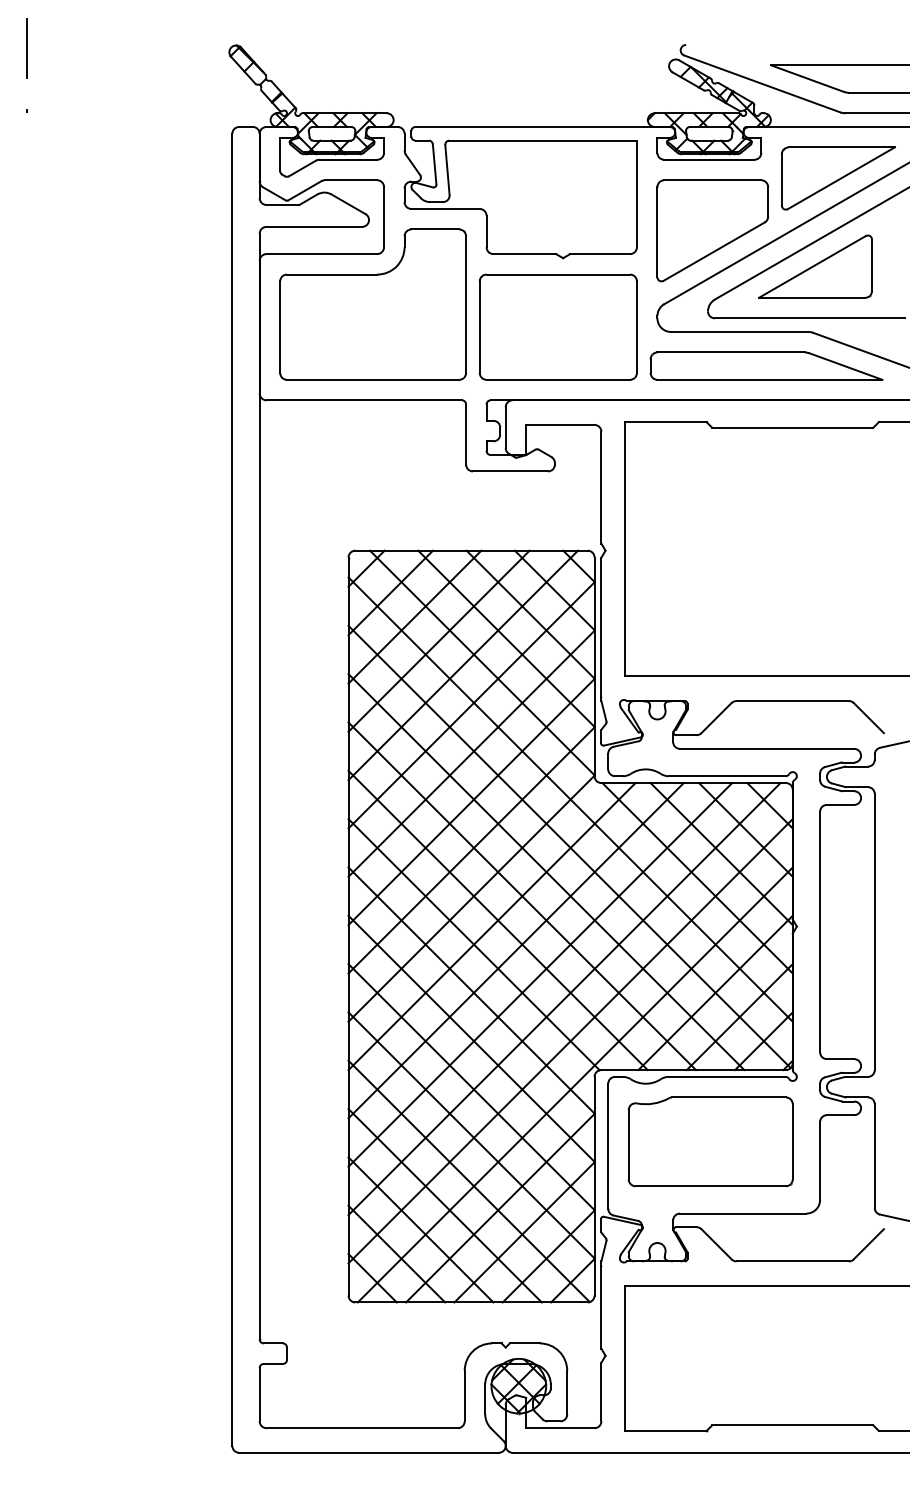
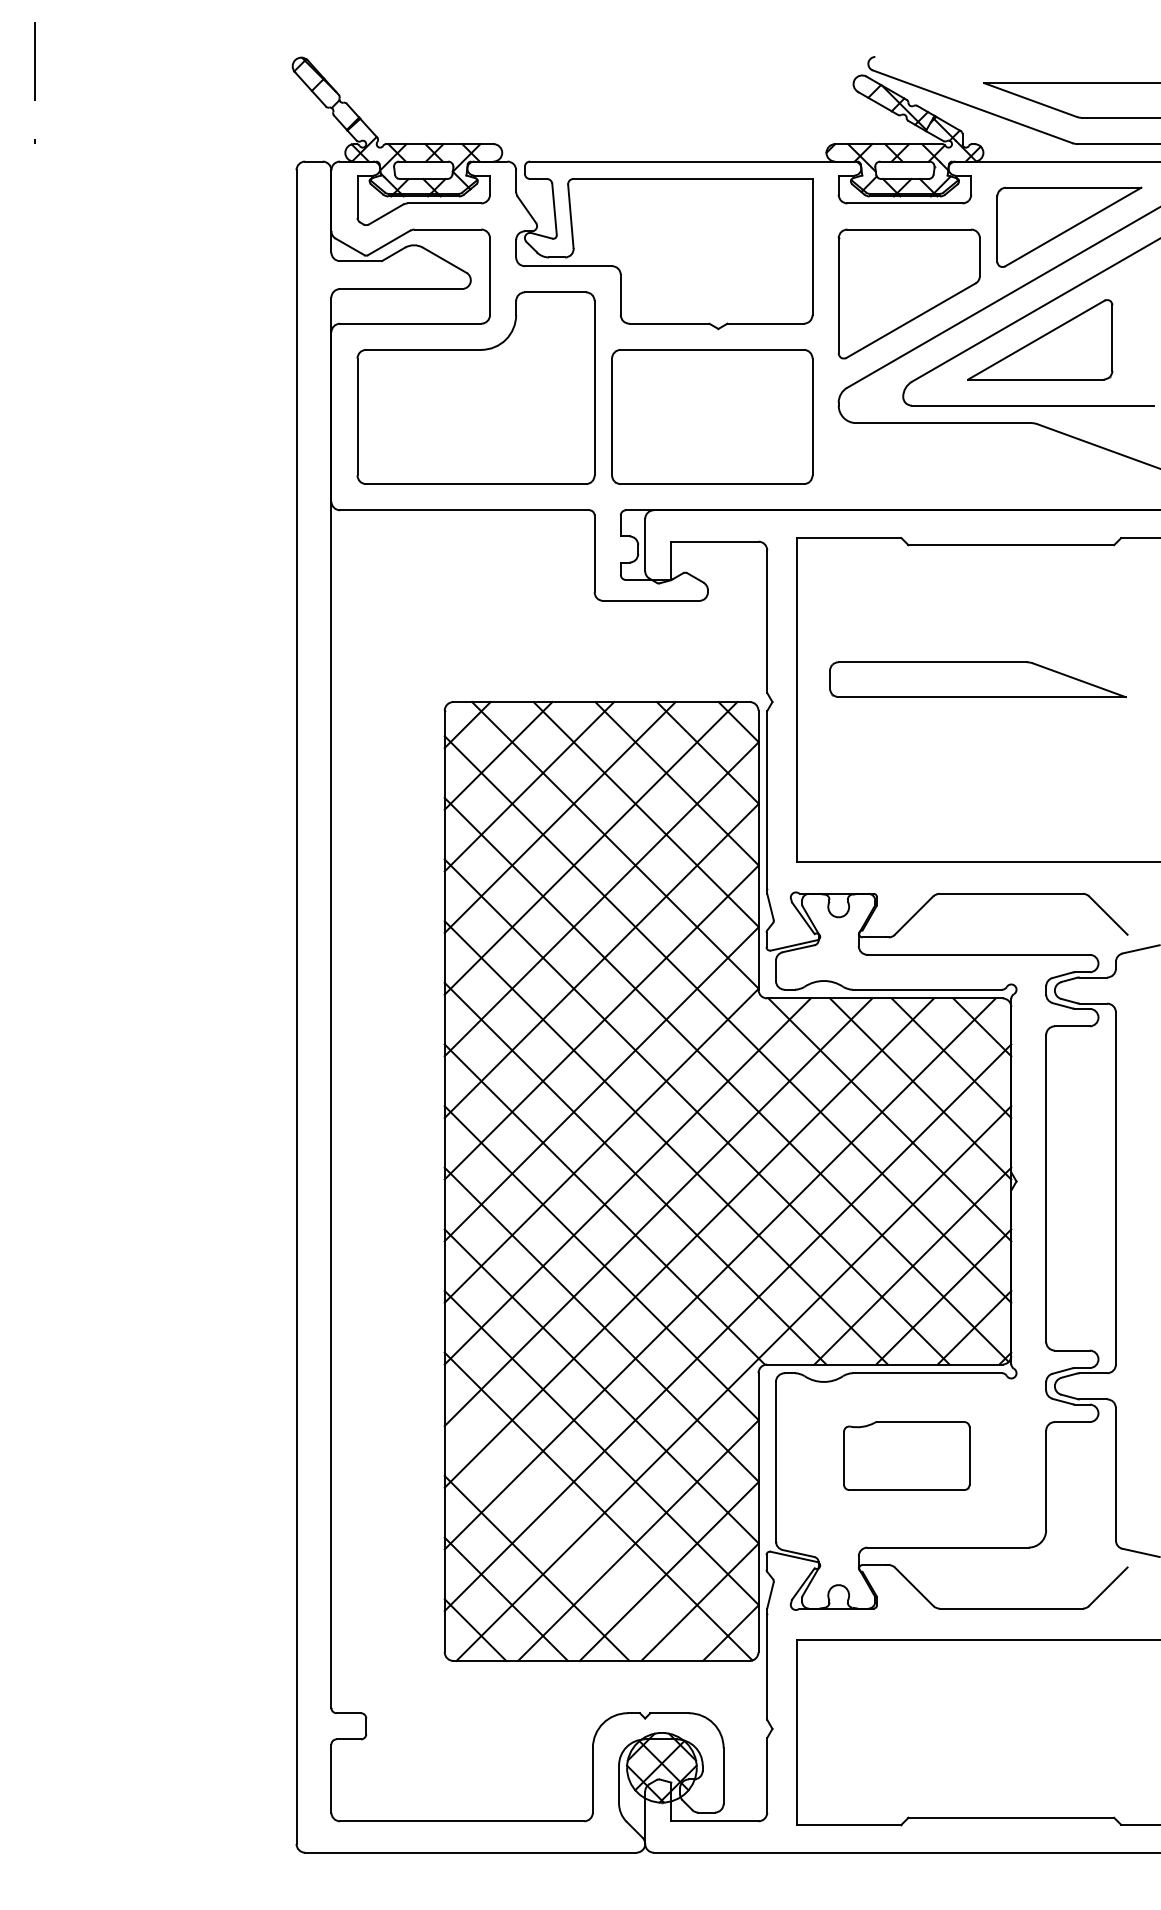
part: (766, 366) -> (977, 679), moved
part: (710, 1141) -> (906, 1455), size x0.6
line: (444, 1205) -> (567, 1537), removed

